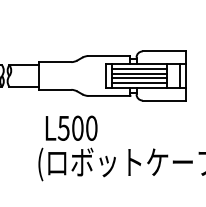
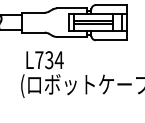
line: (139, 68) -> (93, 17), removed
line: (139, 83) -> (93, 28), removed
text: (77, 127) -> (49, 59), L500 -> L734

